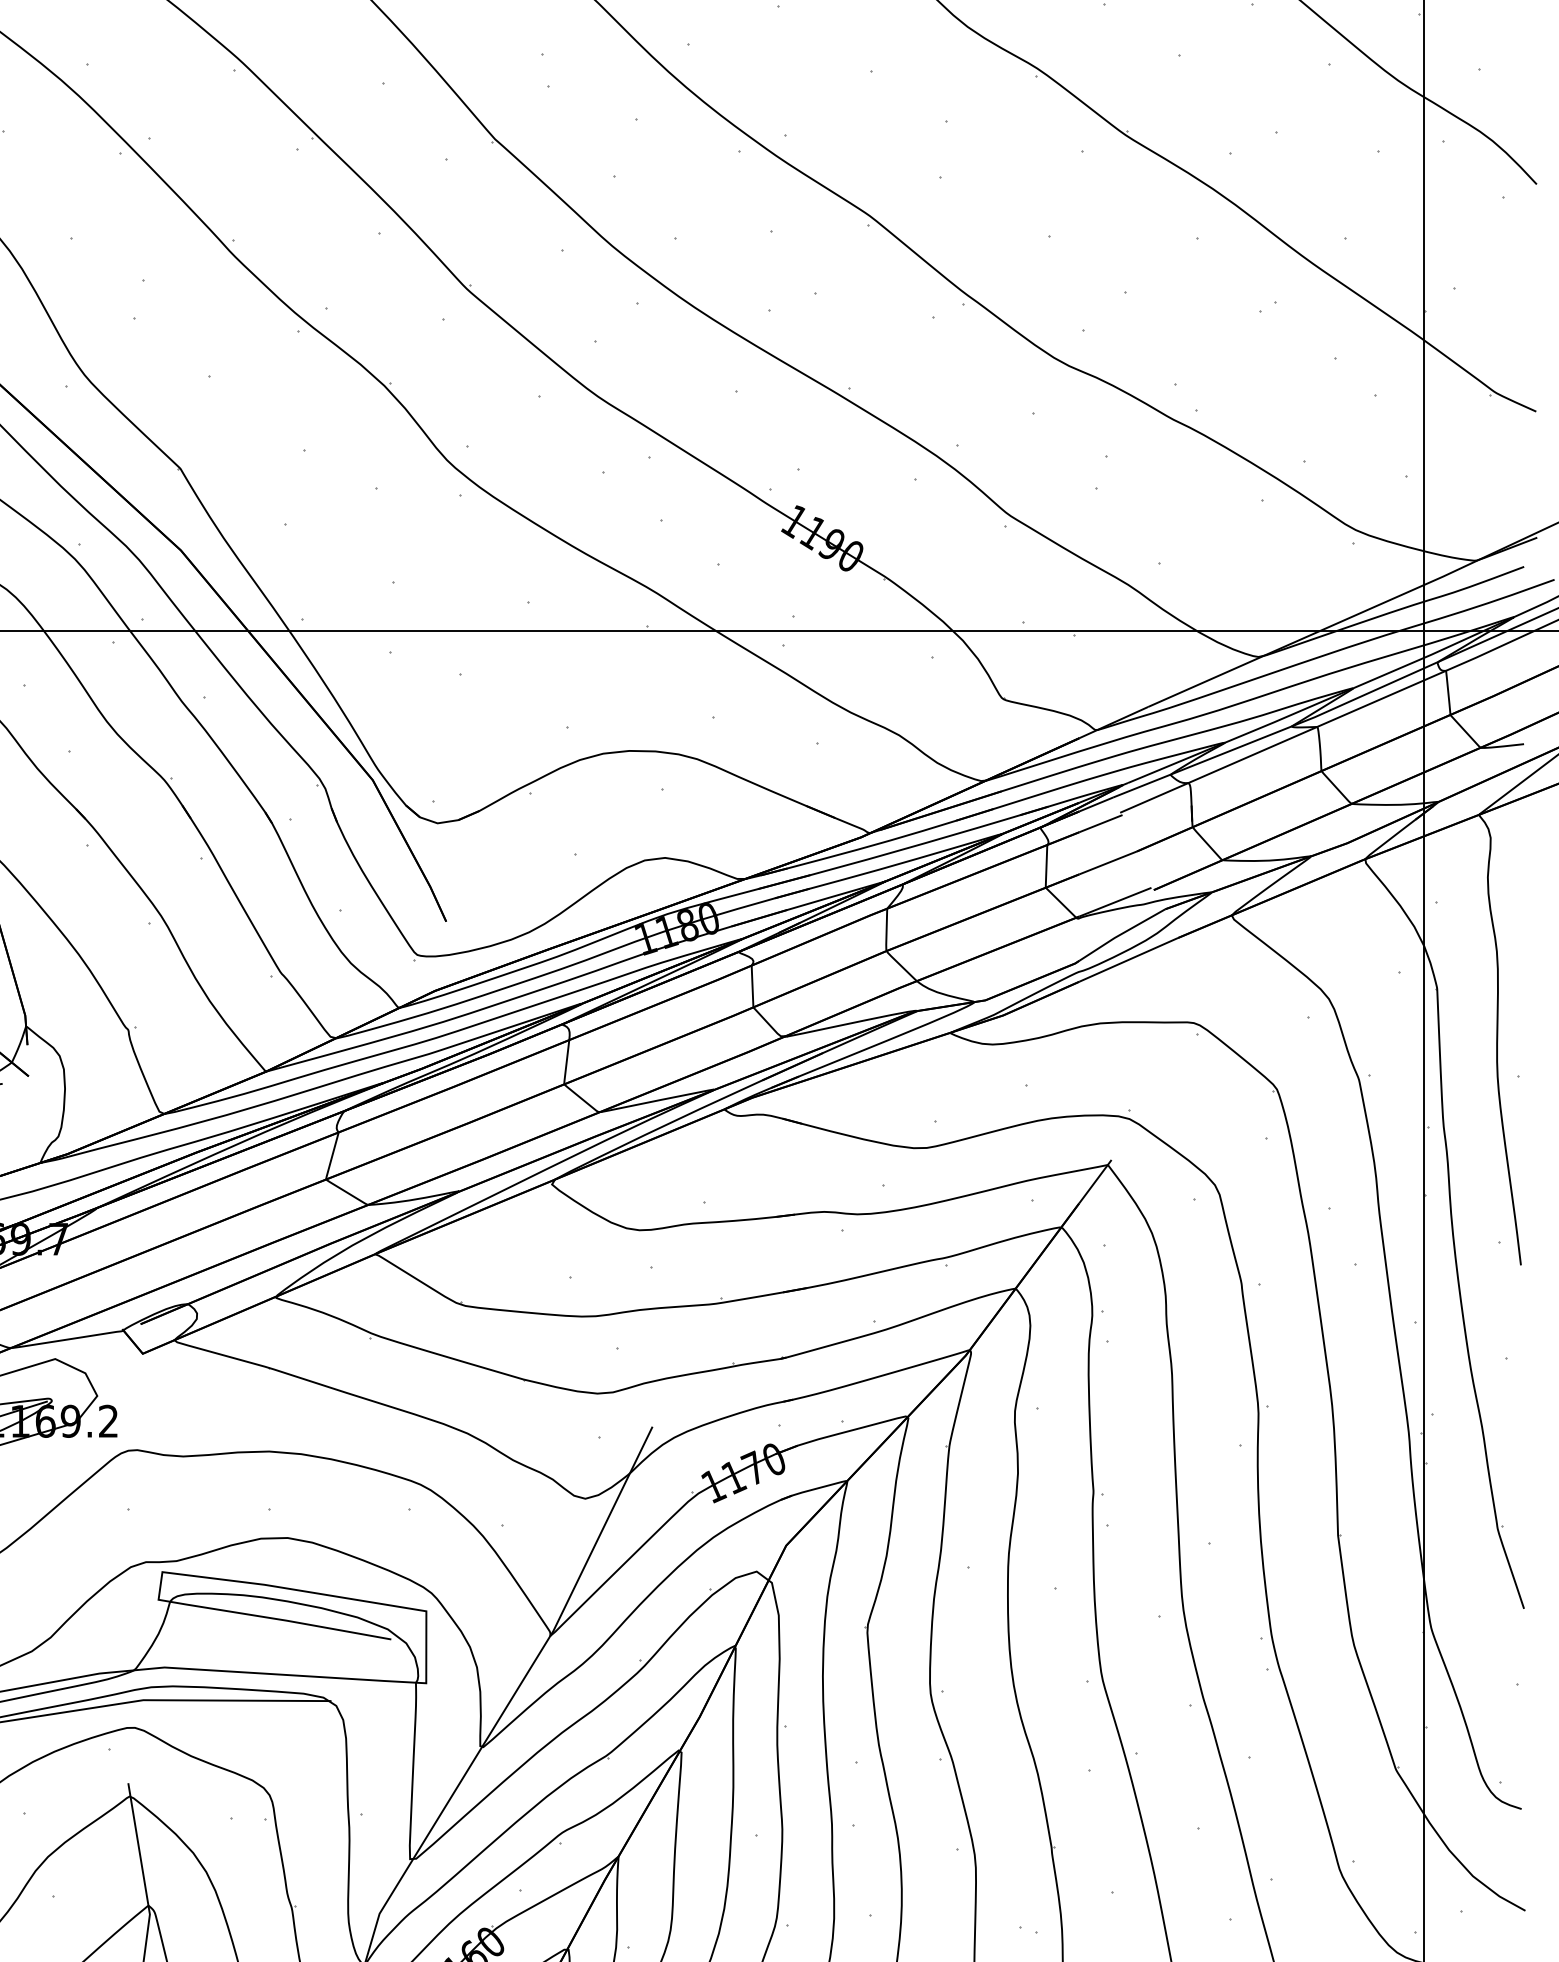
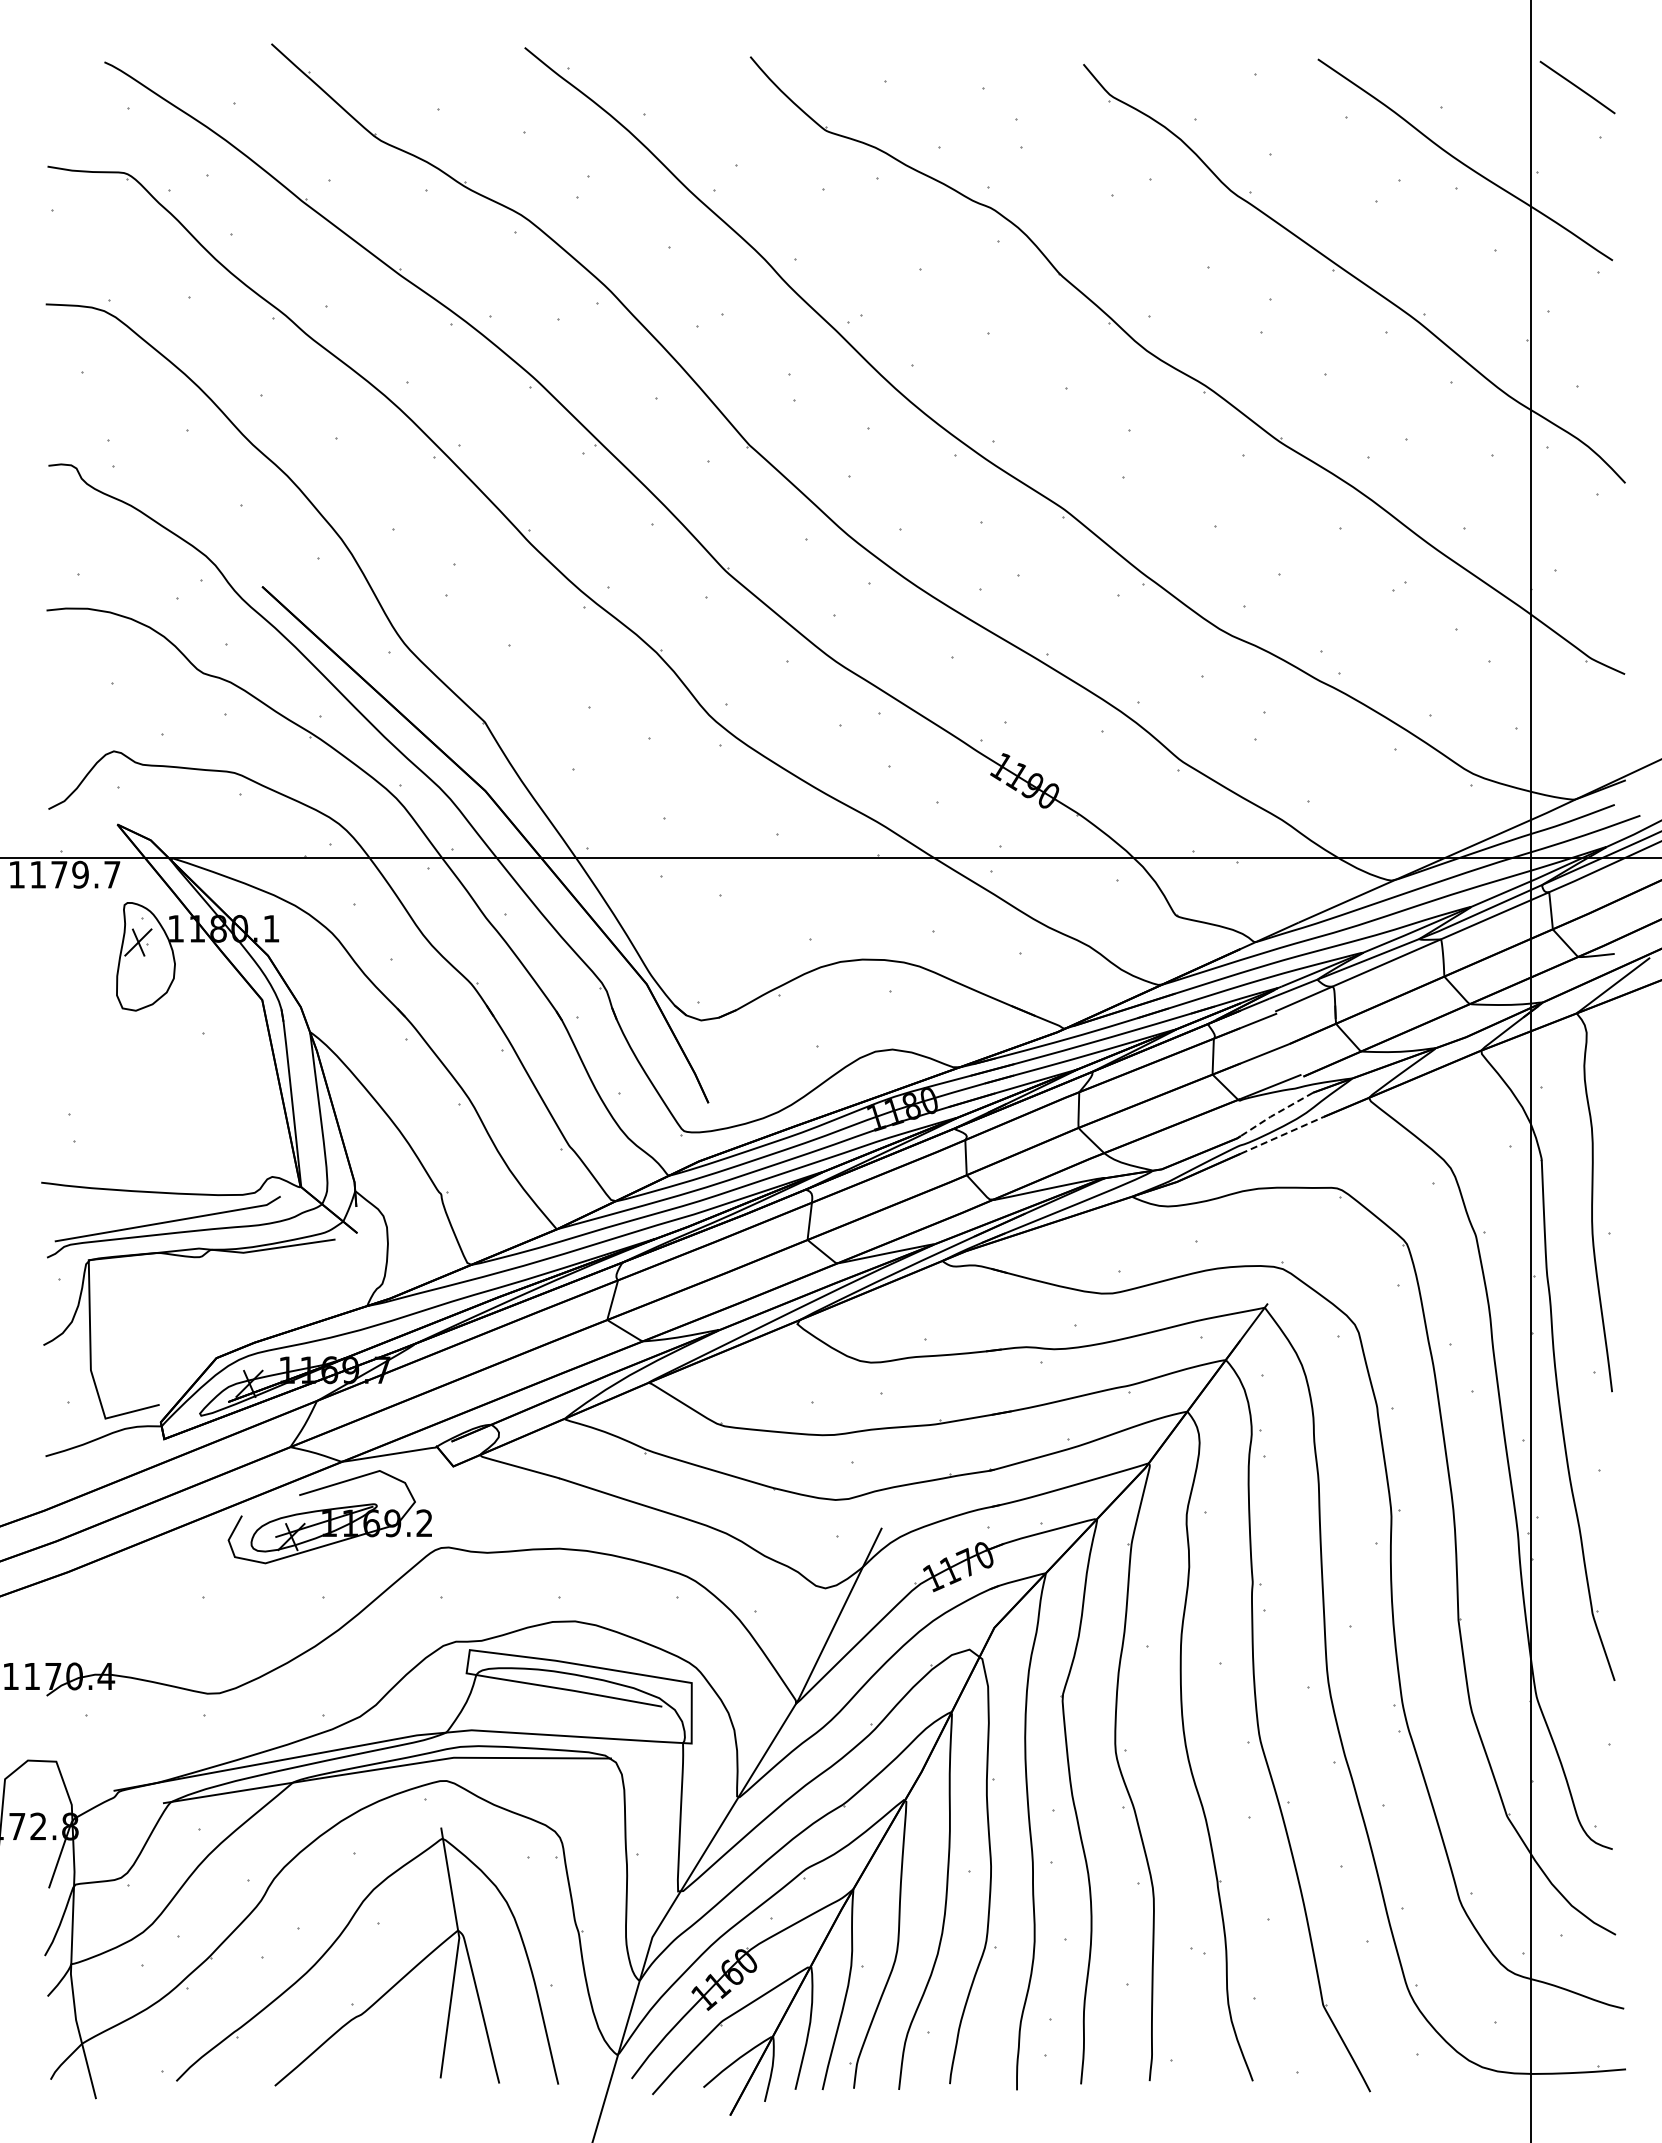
line: (1120, 935) -> (1275, 1114), solid -> dashed
line: (1128, 960) -> (1282, 1135), solid -> dashed

